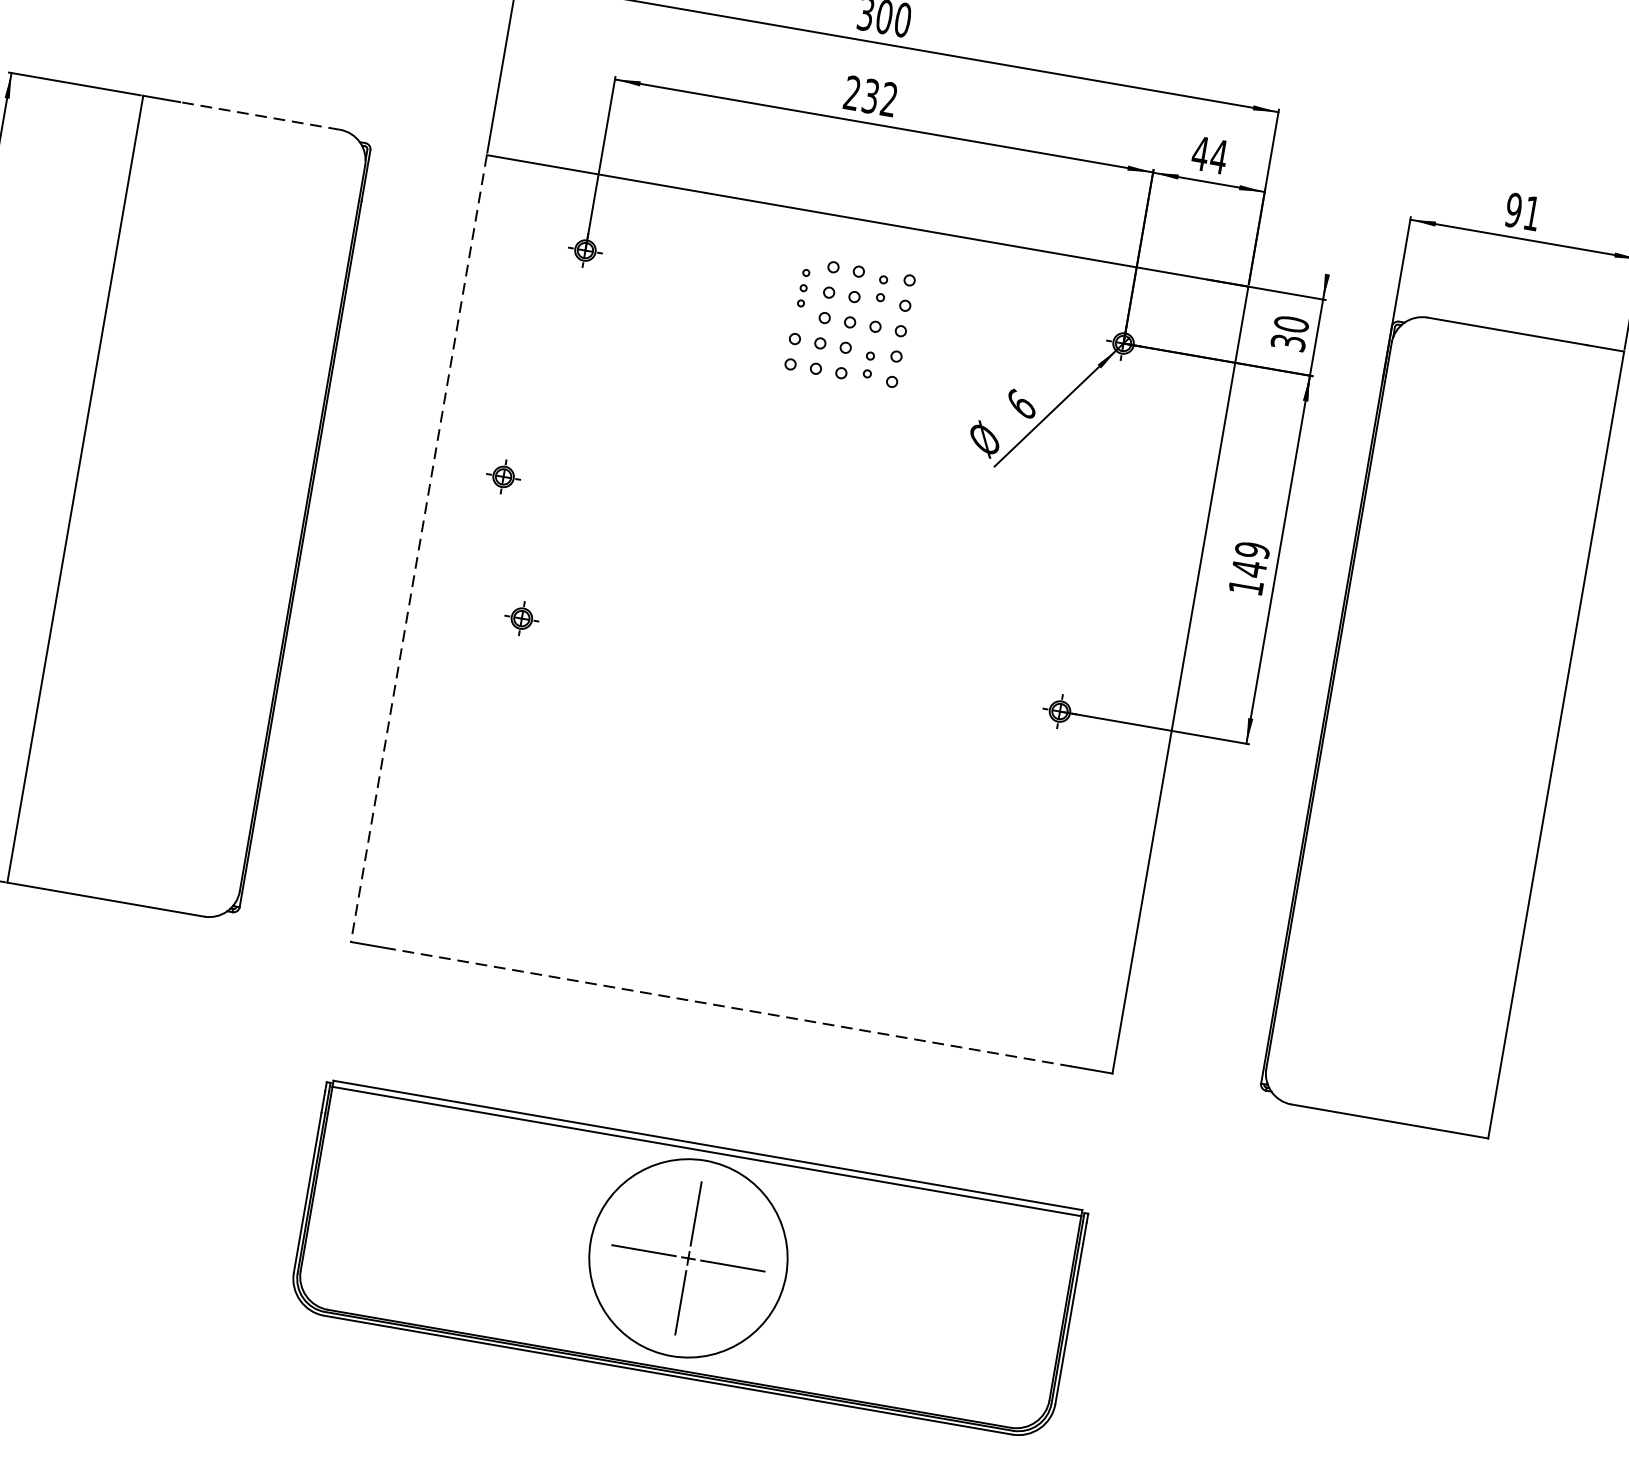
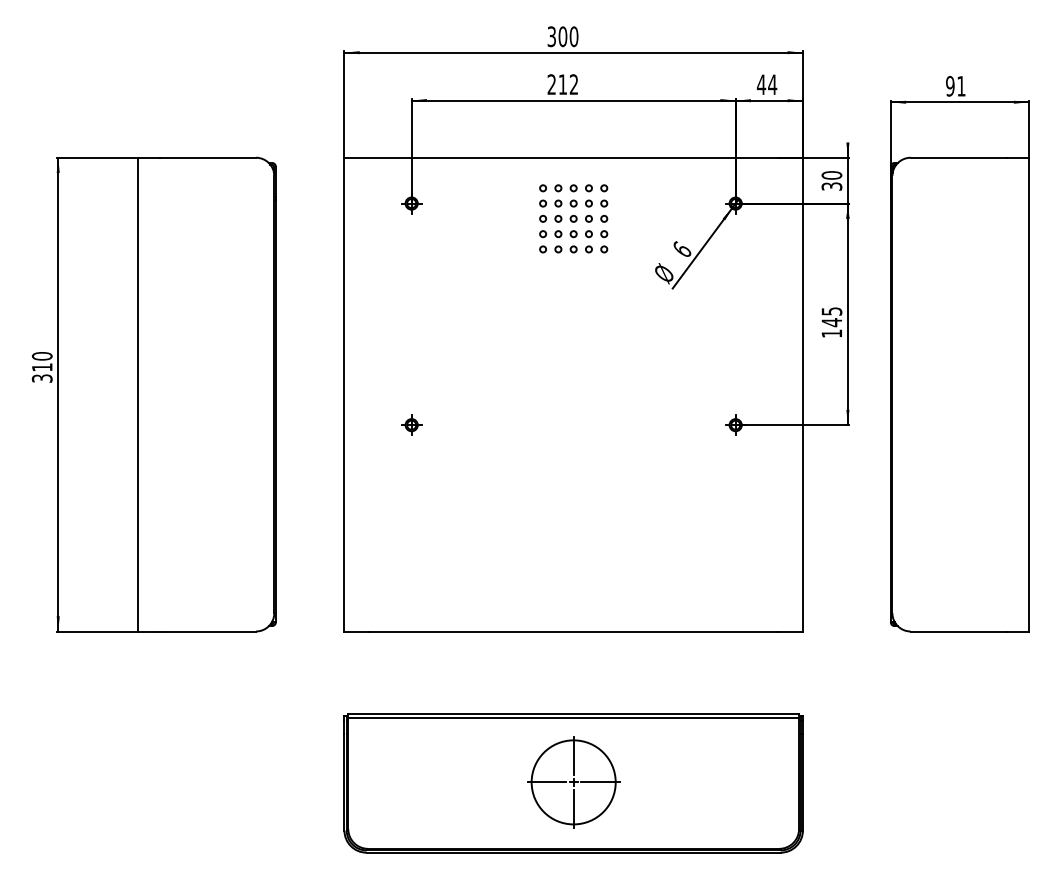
text: (870, 96) -> (562, 84), 232 -> 212
line: (259, 115) -> (207, 157), dashed -> solid
part: (802, 287) -> (542, 203), size x1.67
part: (881, 287) -> (588, 195), size x1.43
part: (868, 364) -> (588, 241), size x1.43
part: (503, 475) -> (386, 343), removed
line: (419, 548) -> (344, 394), dashed -> solid
text: (1251, 550) -> (831, 311), 149 -> 145
line: (731, 1007) -> (573, 631), dashed -> solid
circle: (688, 1258) -> (573, 782), size x0.71

